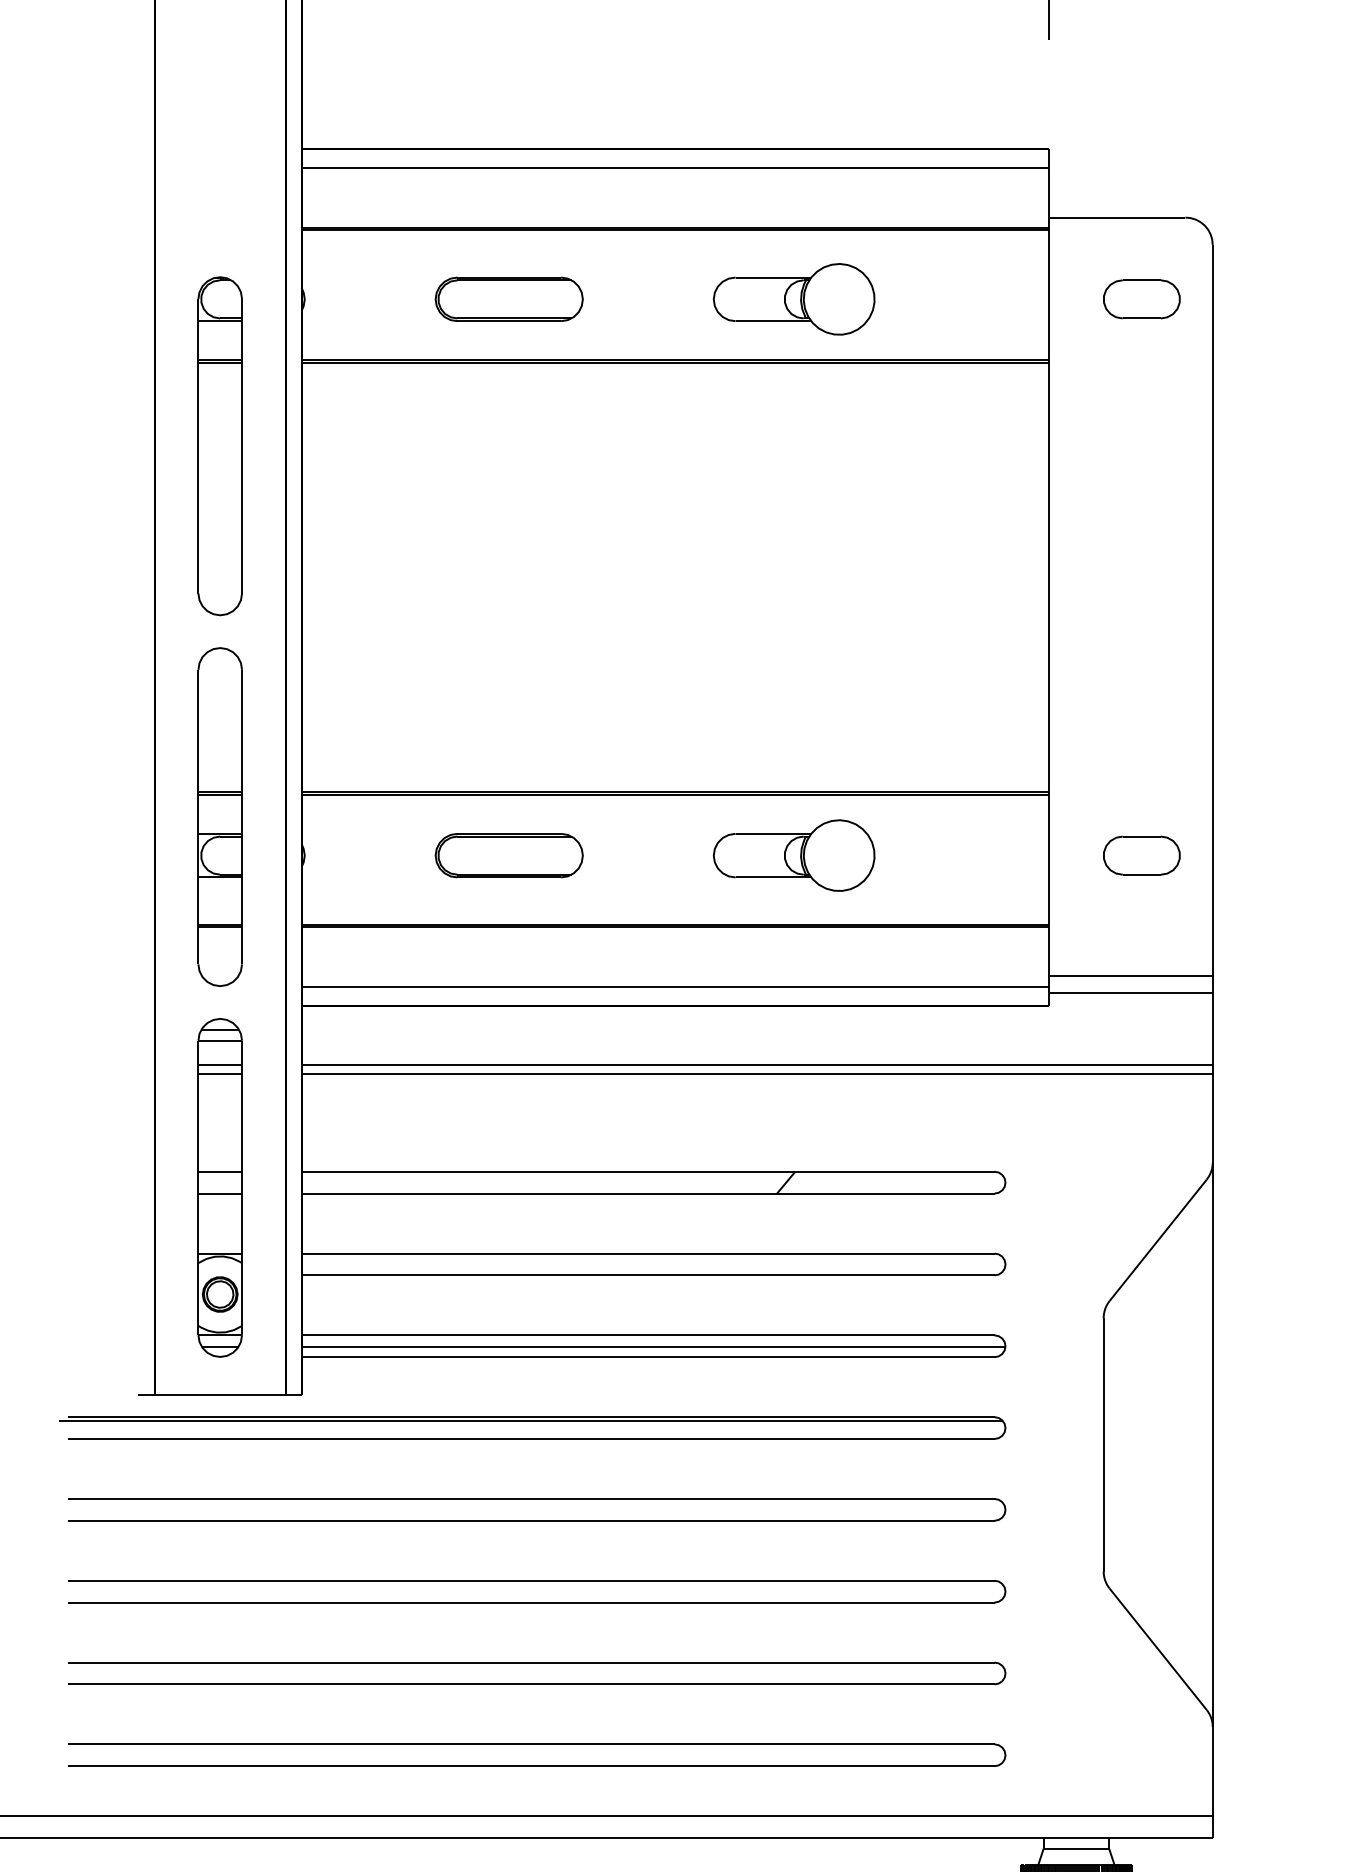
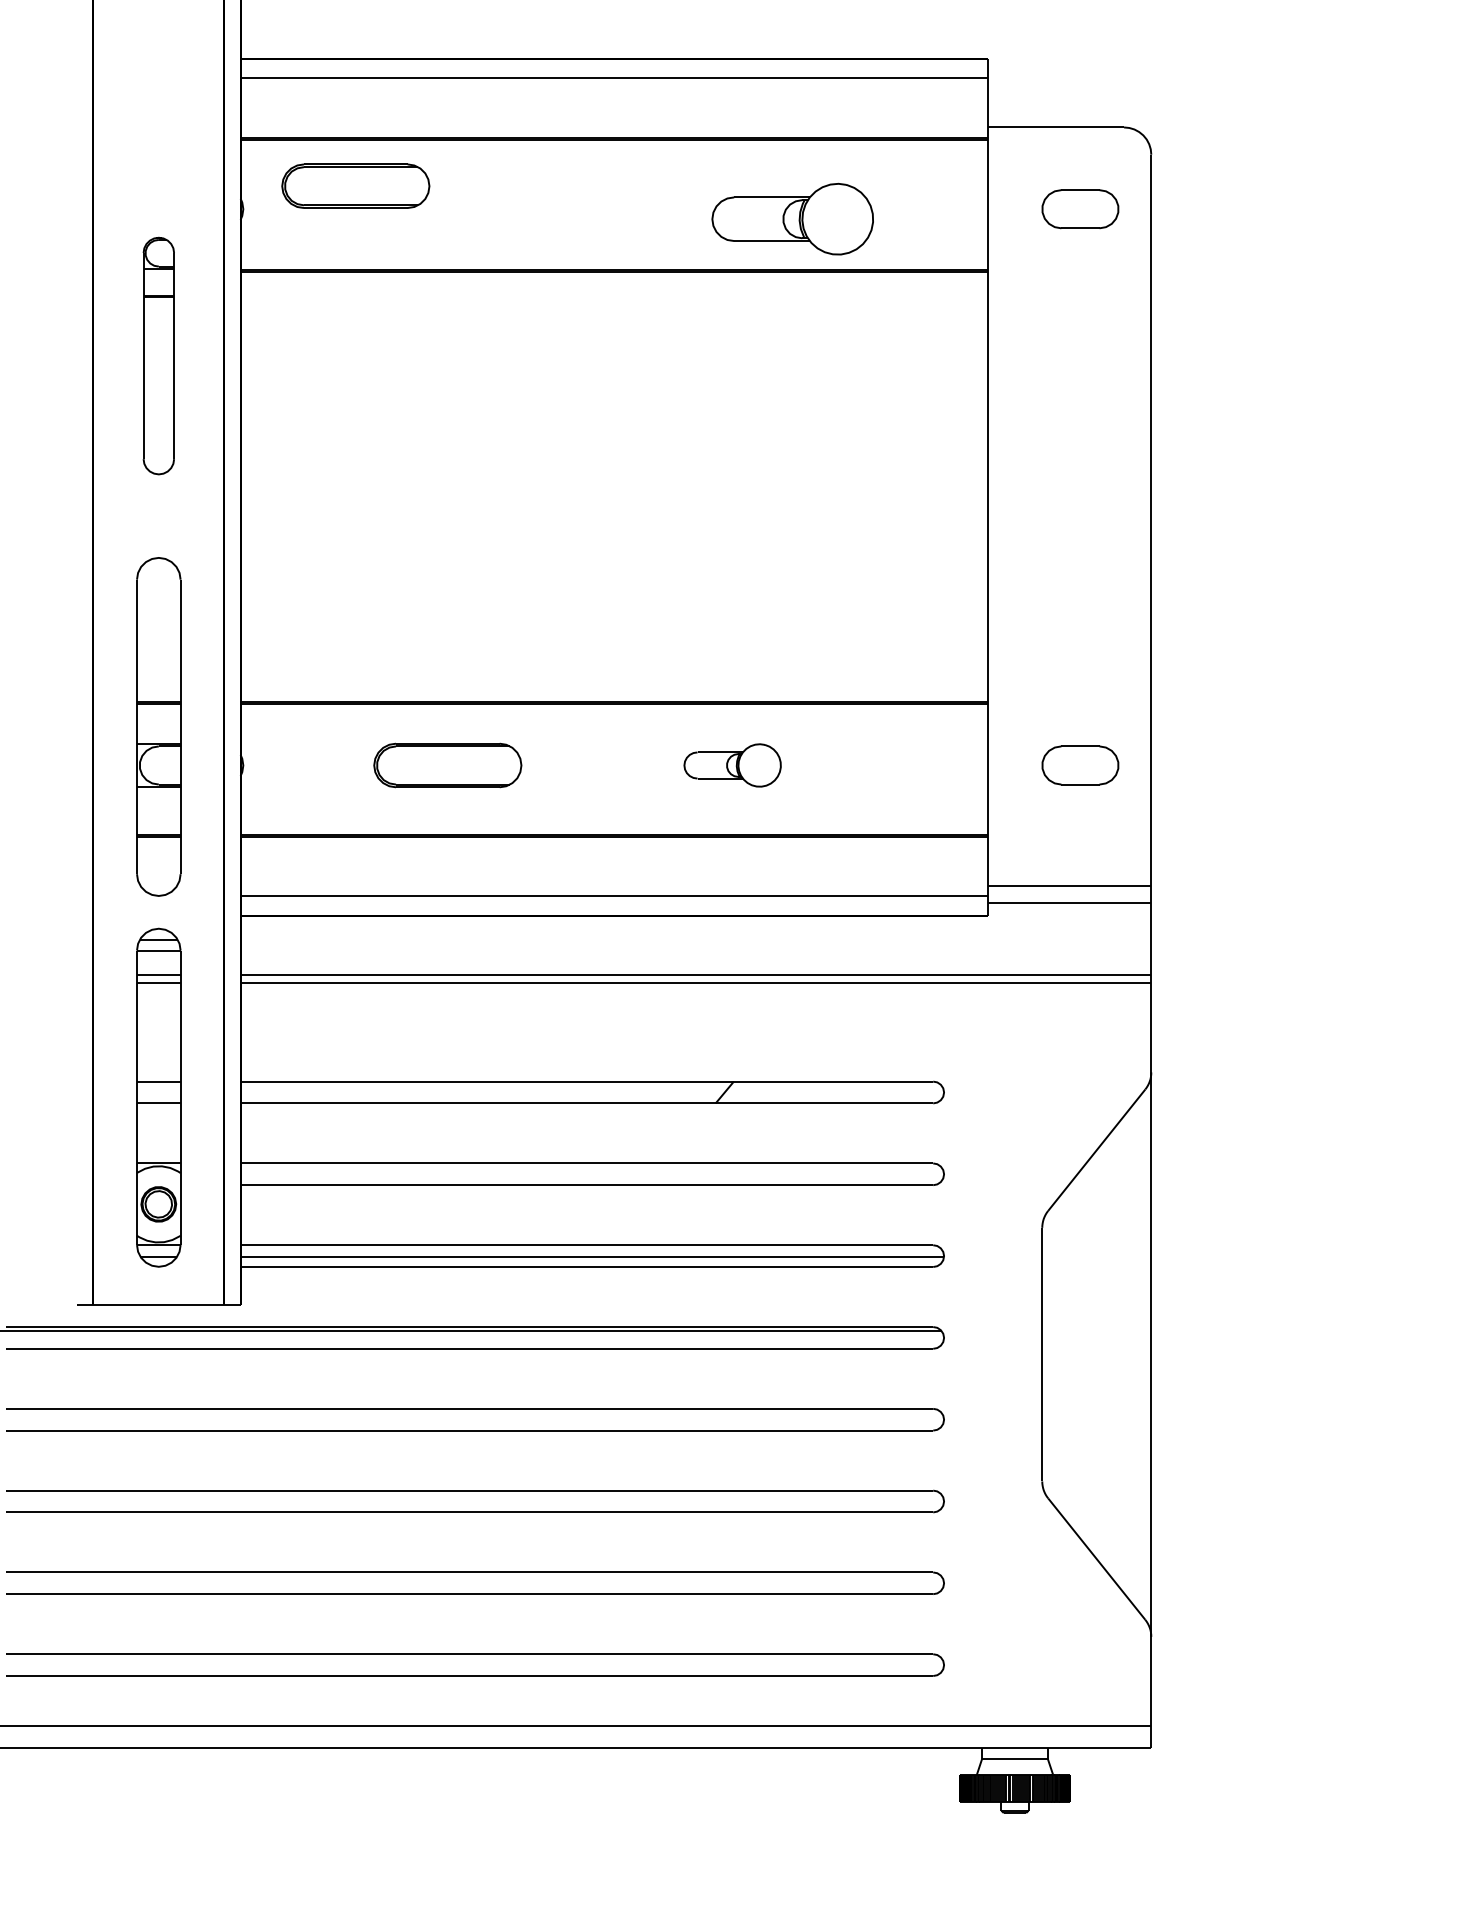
part: (508, 298) -> (355, 185), moved
part: (793, 298) -> (792, 218), moved
part: (219, 445) -> (158, 355), size x0.7
part: (793, 855) -> (732, 765), size x0.6

